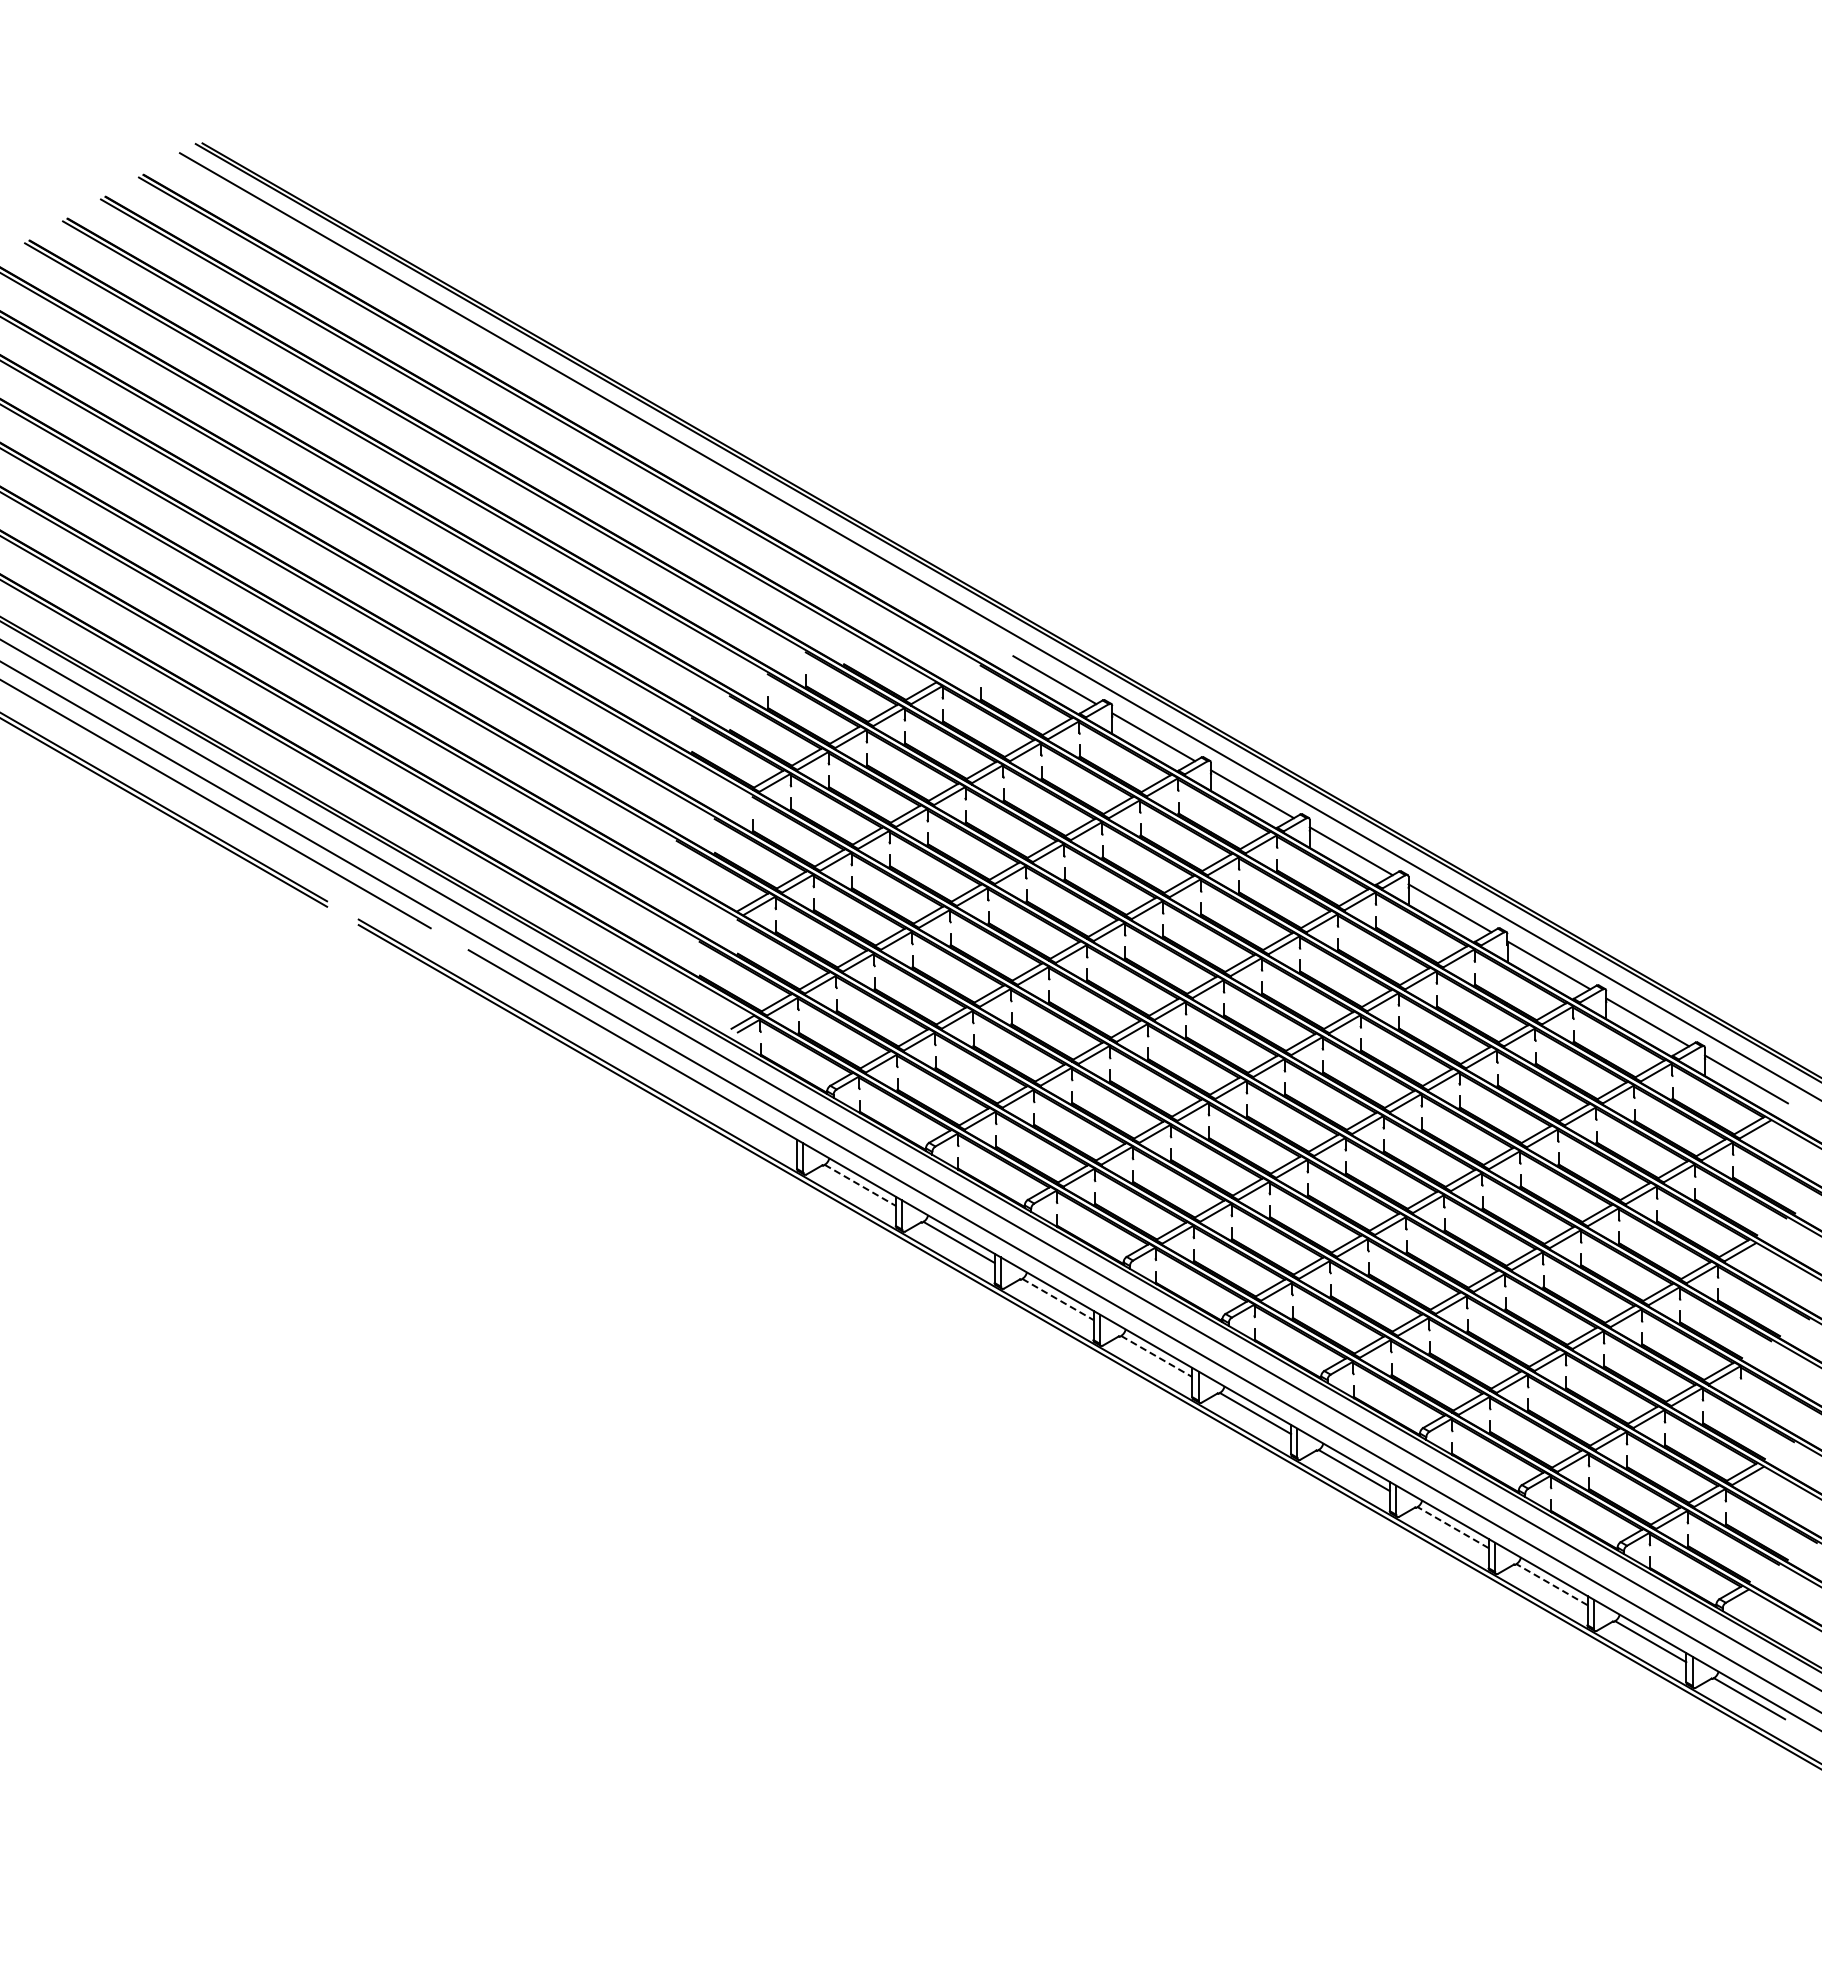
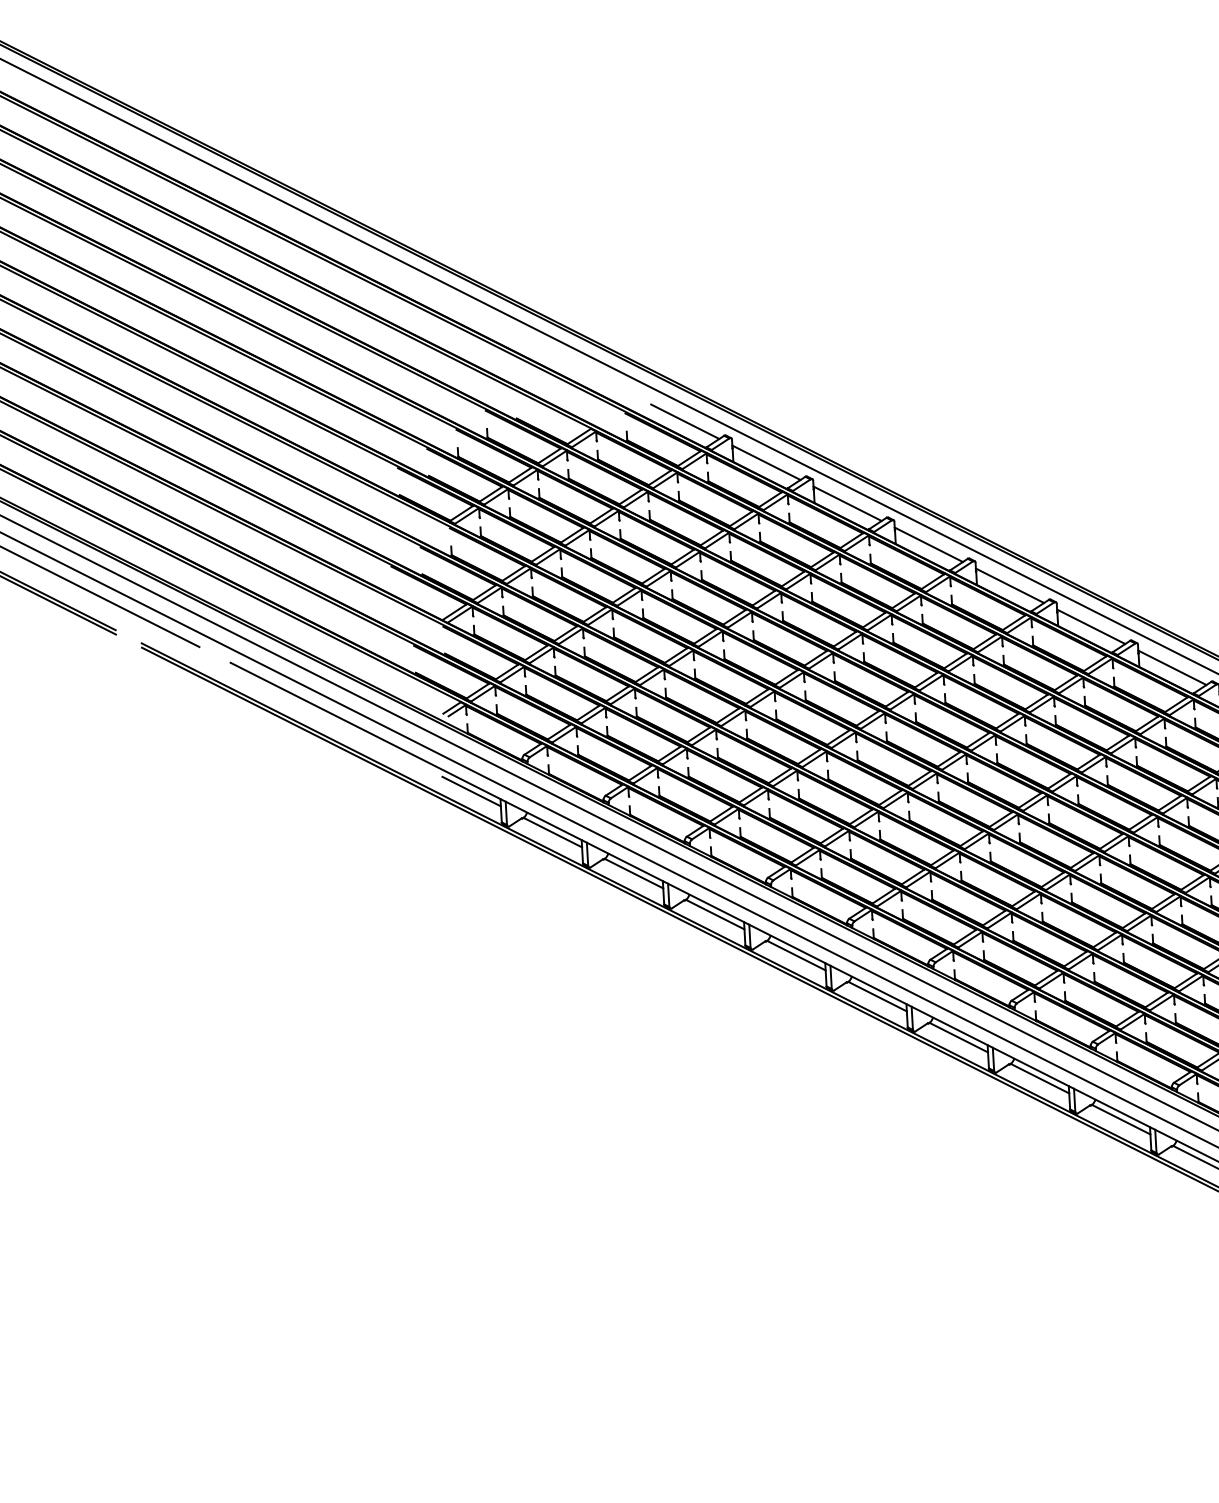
line: (761, 1127) -> (471, 790), added
line: (860, 1185) -> (553, 832), dashed -> solid
line: (1058, 1299) -> (715, 914), dashed -> solid
line: (1157, 1356) -> (797, 955), dashed -> solid
line: (1452, 1527) -> (1039, 1078), dashed -> solid
line: (1551, 1584) -> (1120, 1119), dashed -> solid

